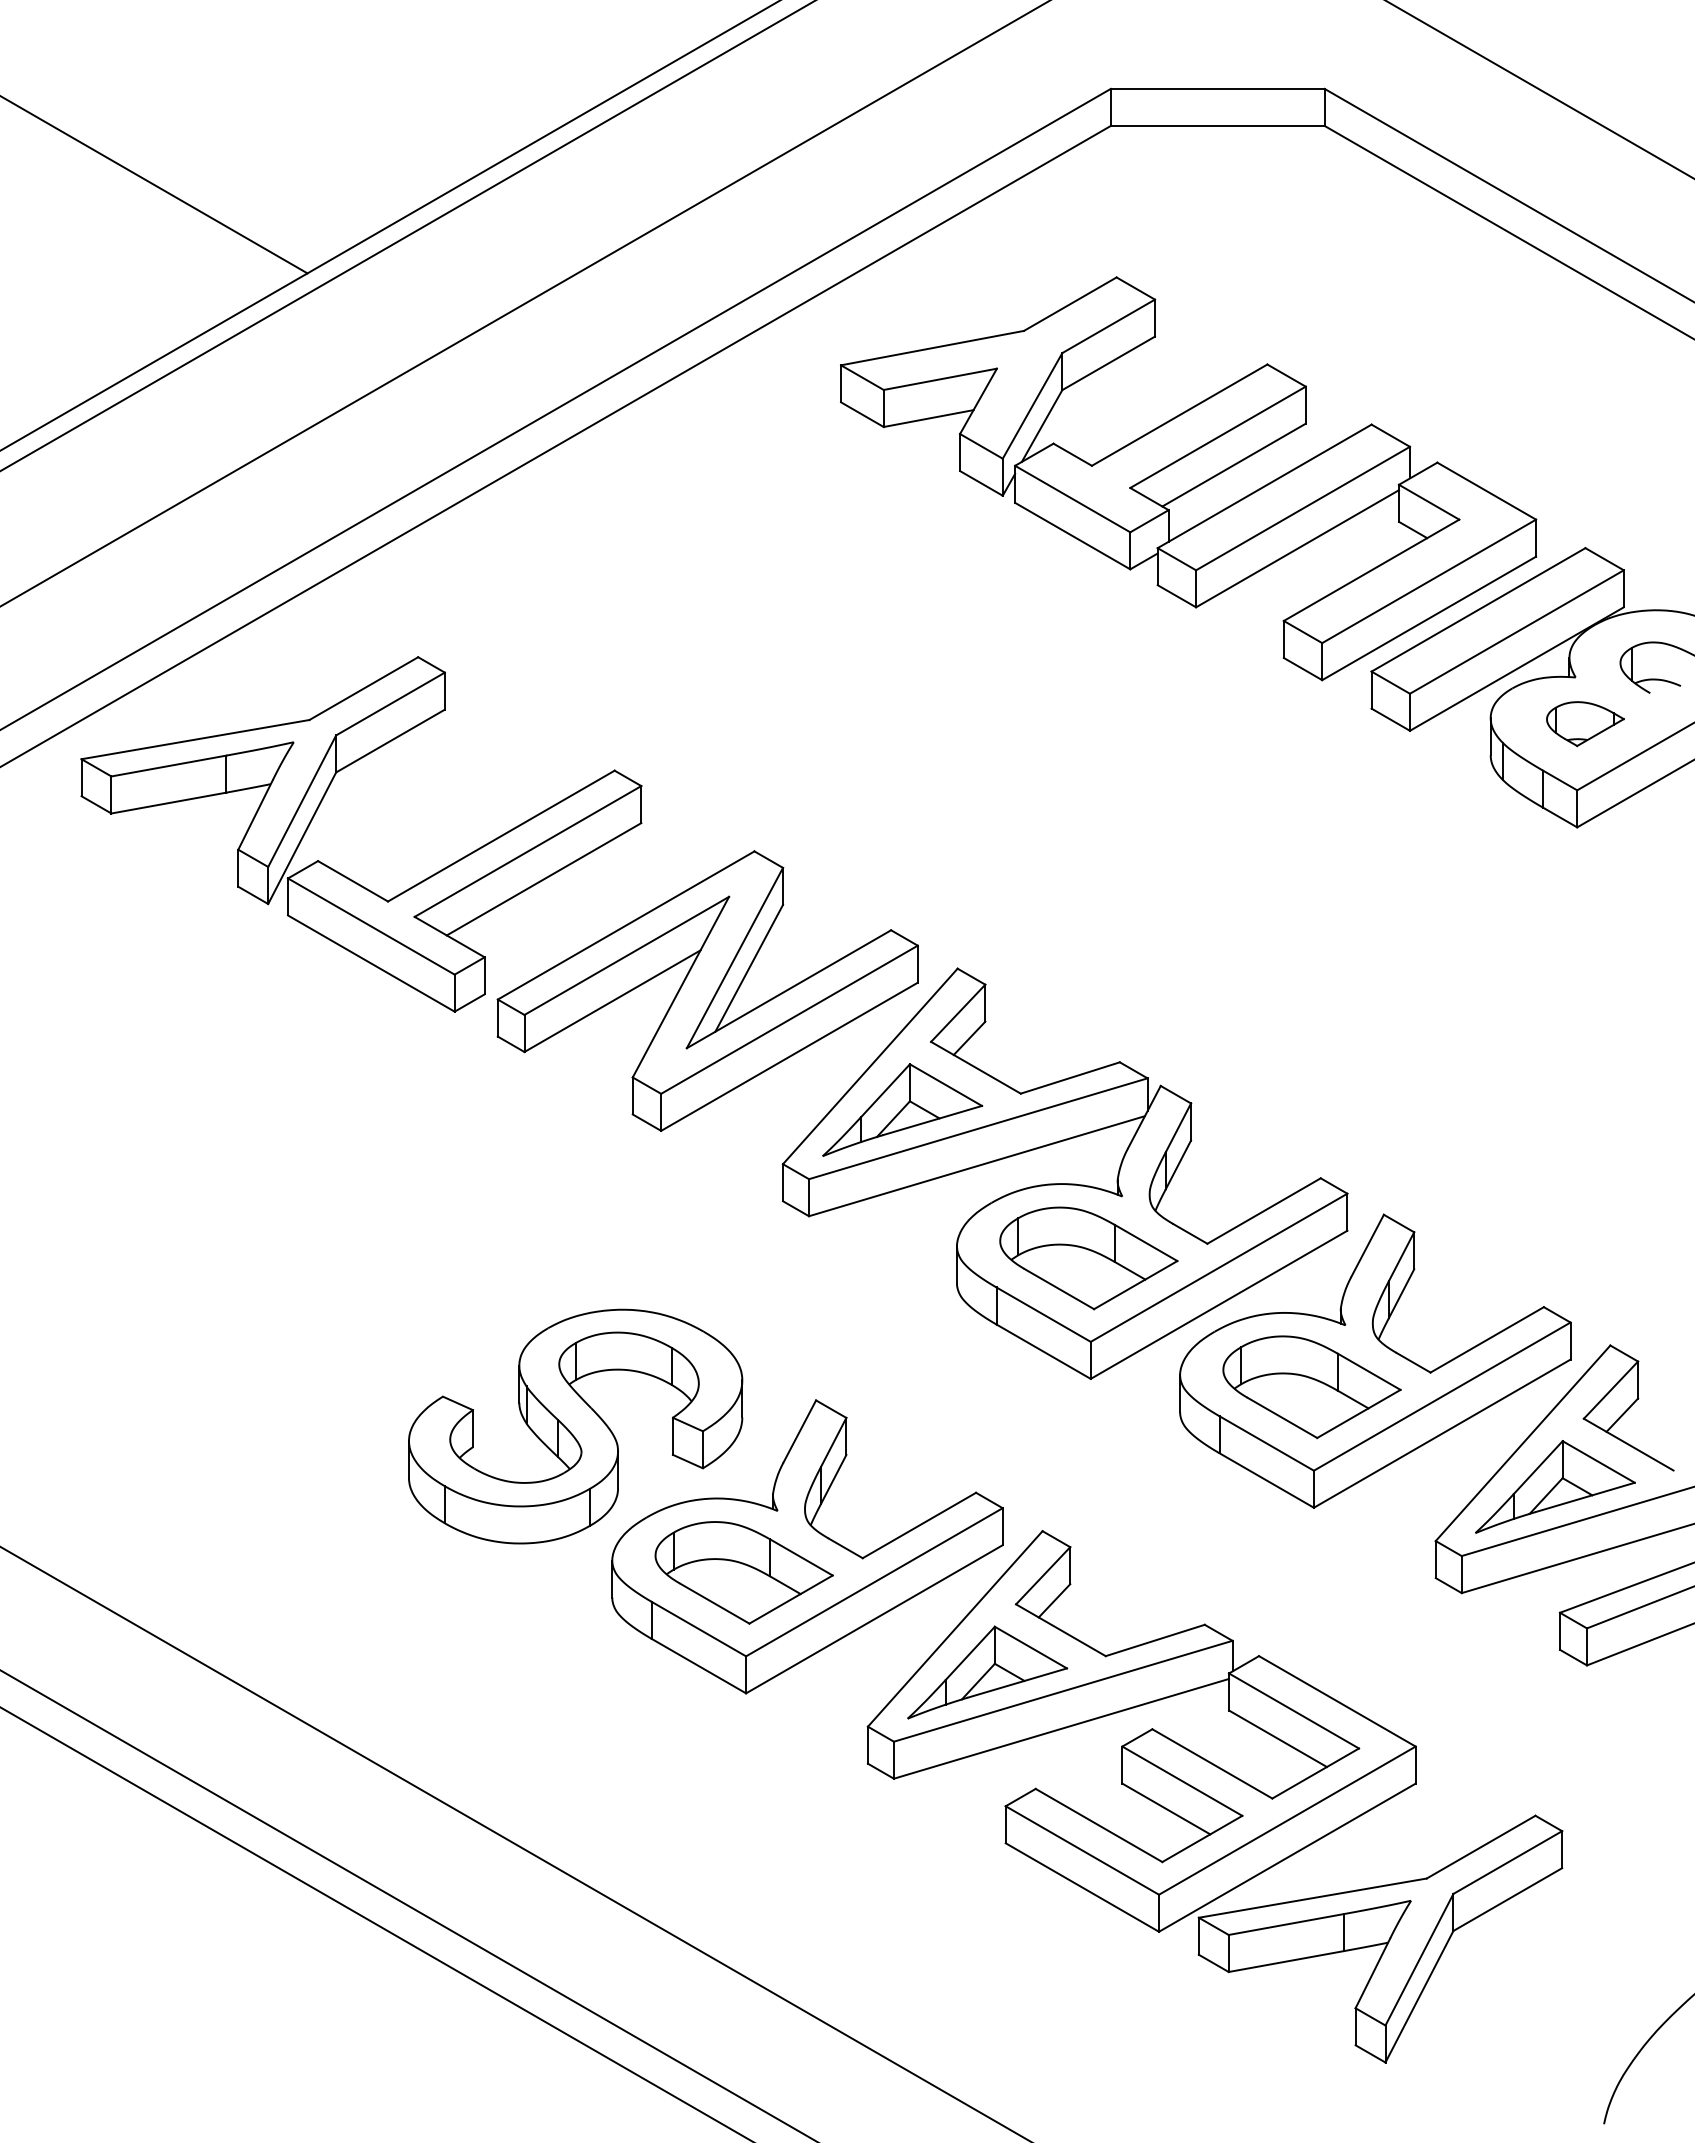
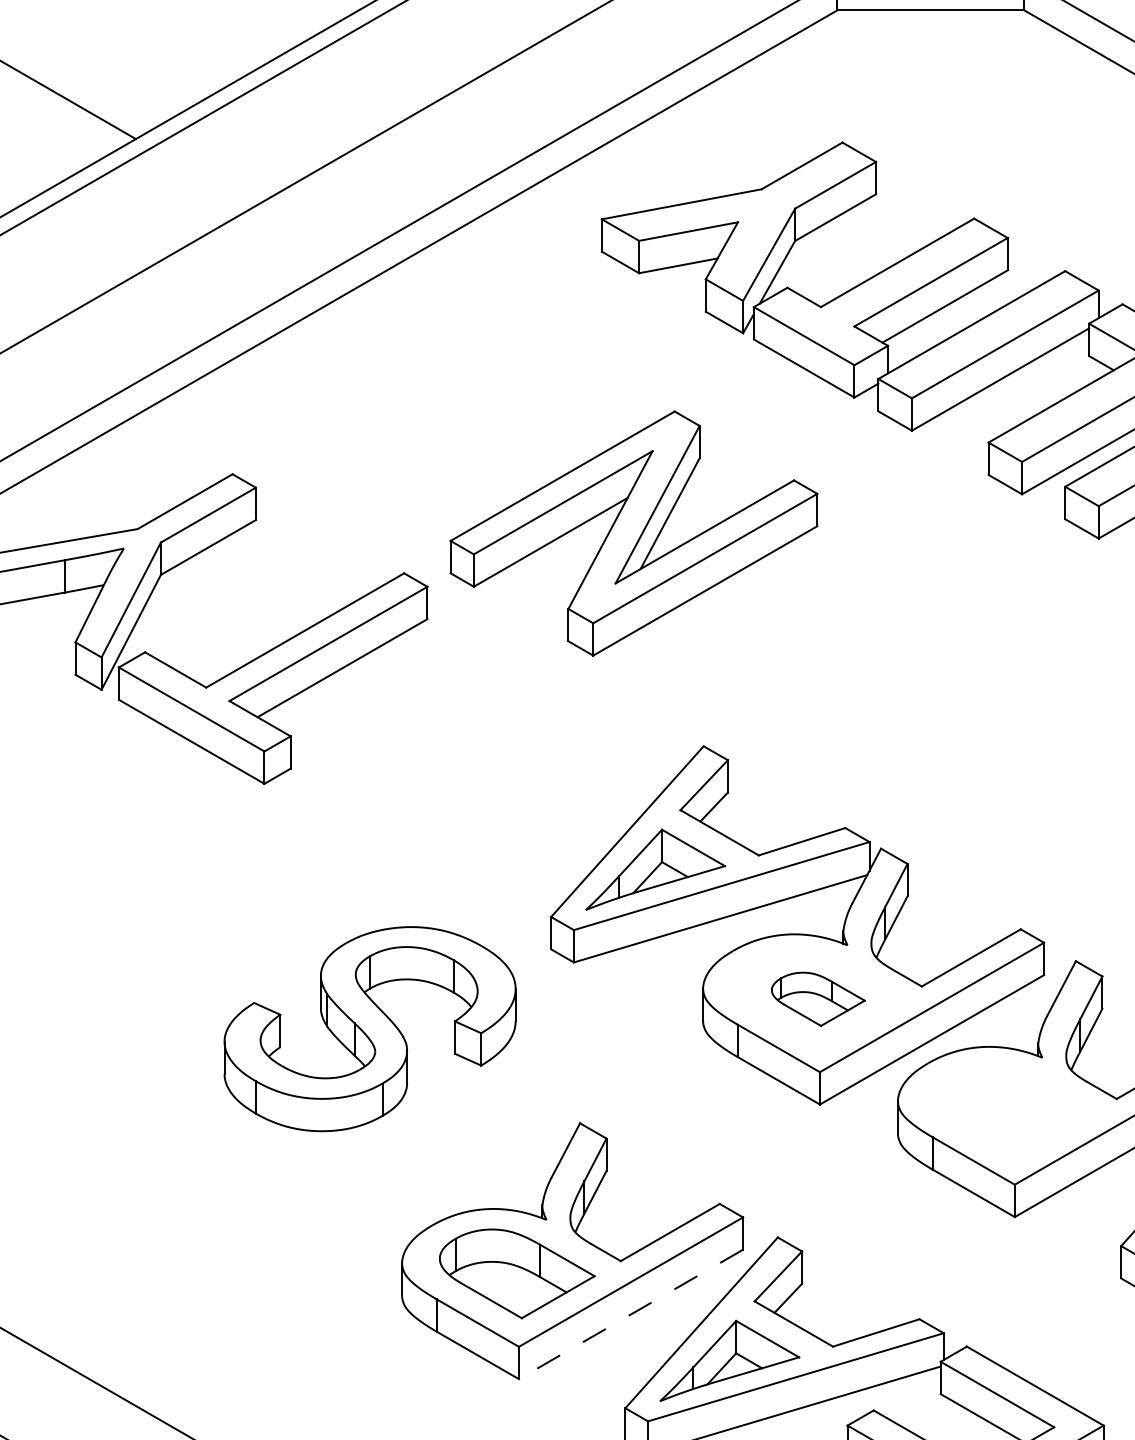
part: (707, 990) -> (633, 533), moved
part: (1088, 1258) -> (817, 999), size x0.6
part: (1311, 1387) -> (1012, 1112), removed
part: (575, 1426) -> (369, 1029), moved
line: (873, 1619) -> (630, 1314), solid -> dashed

